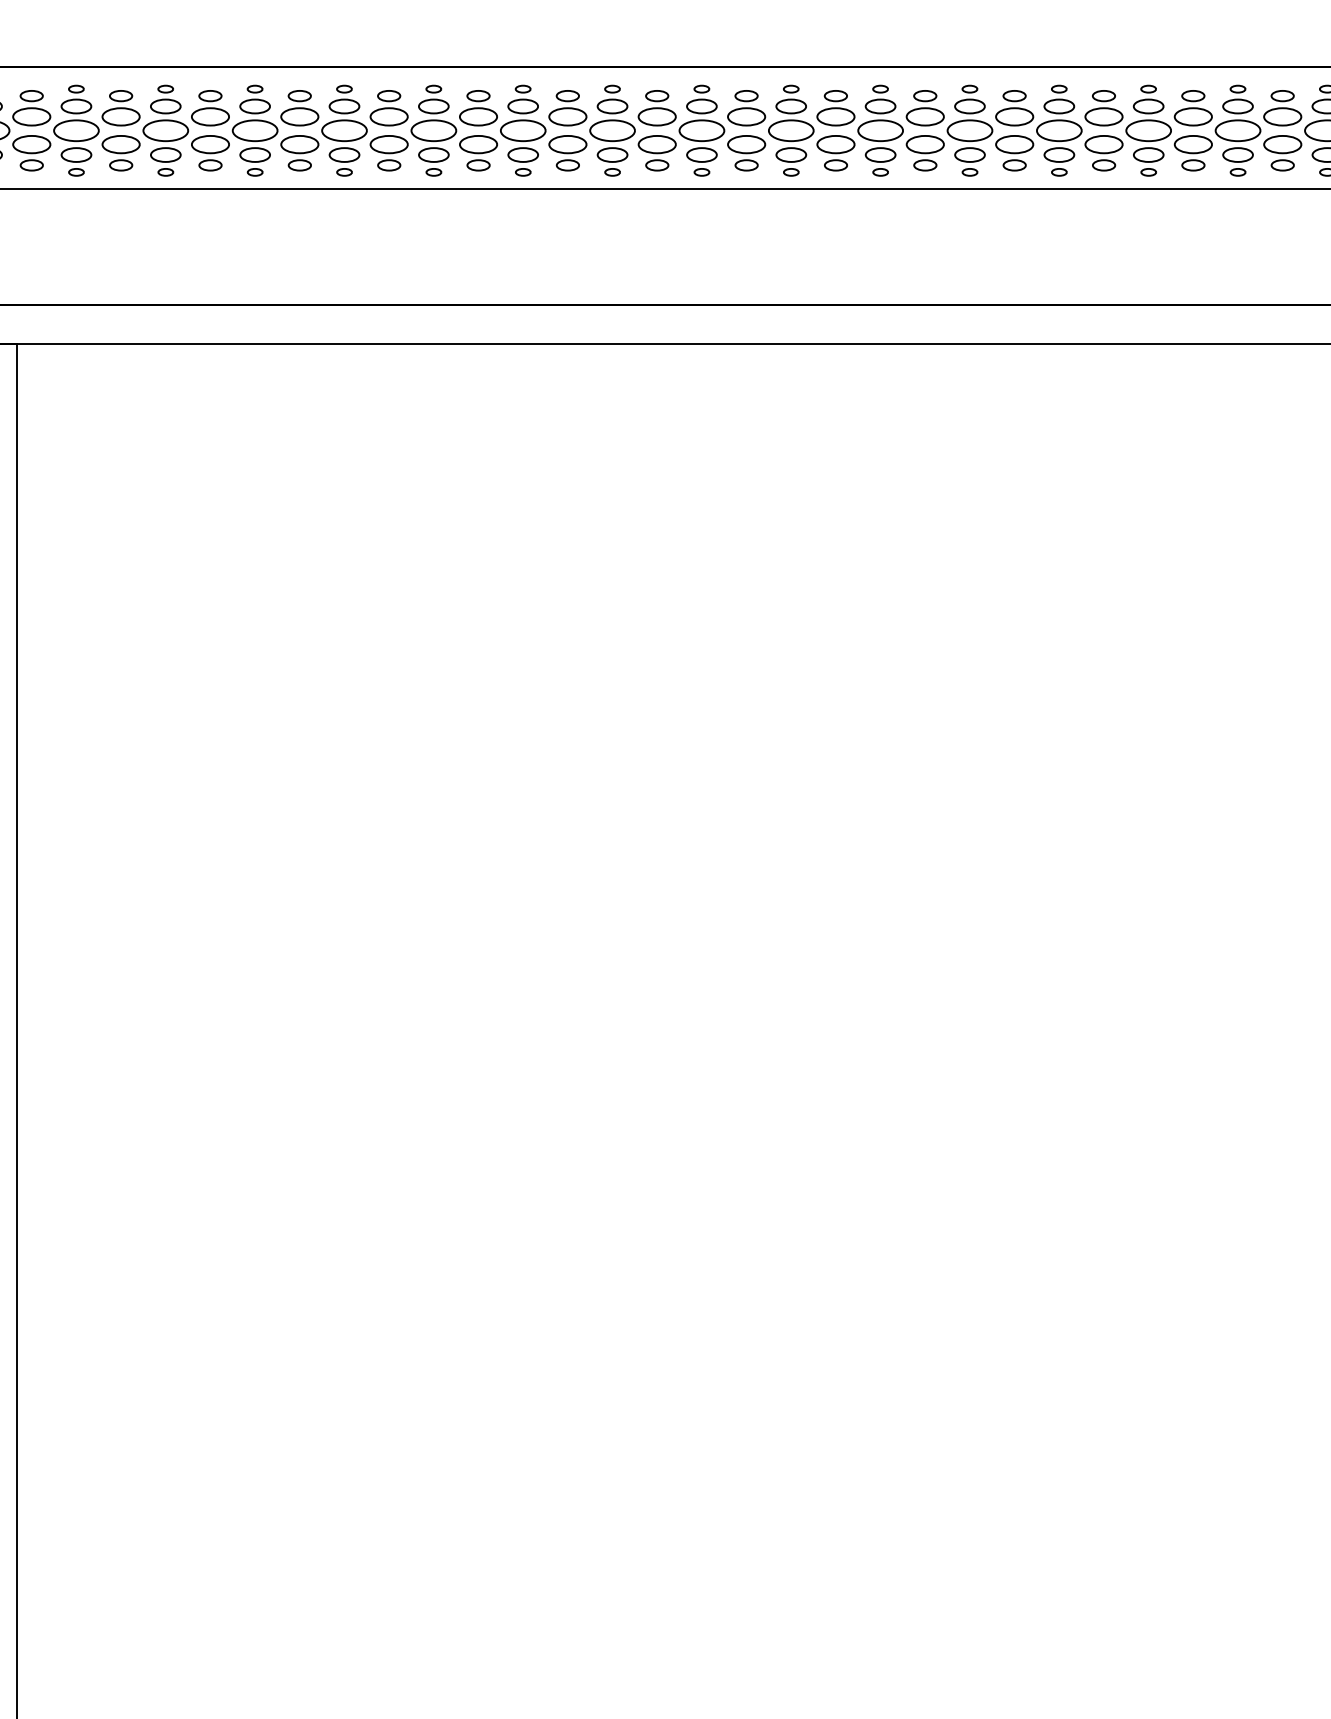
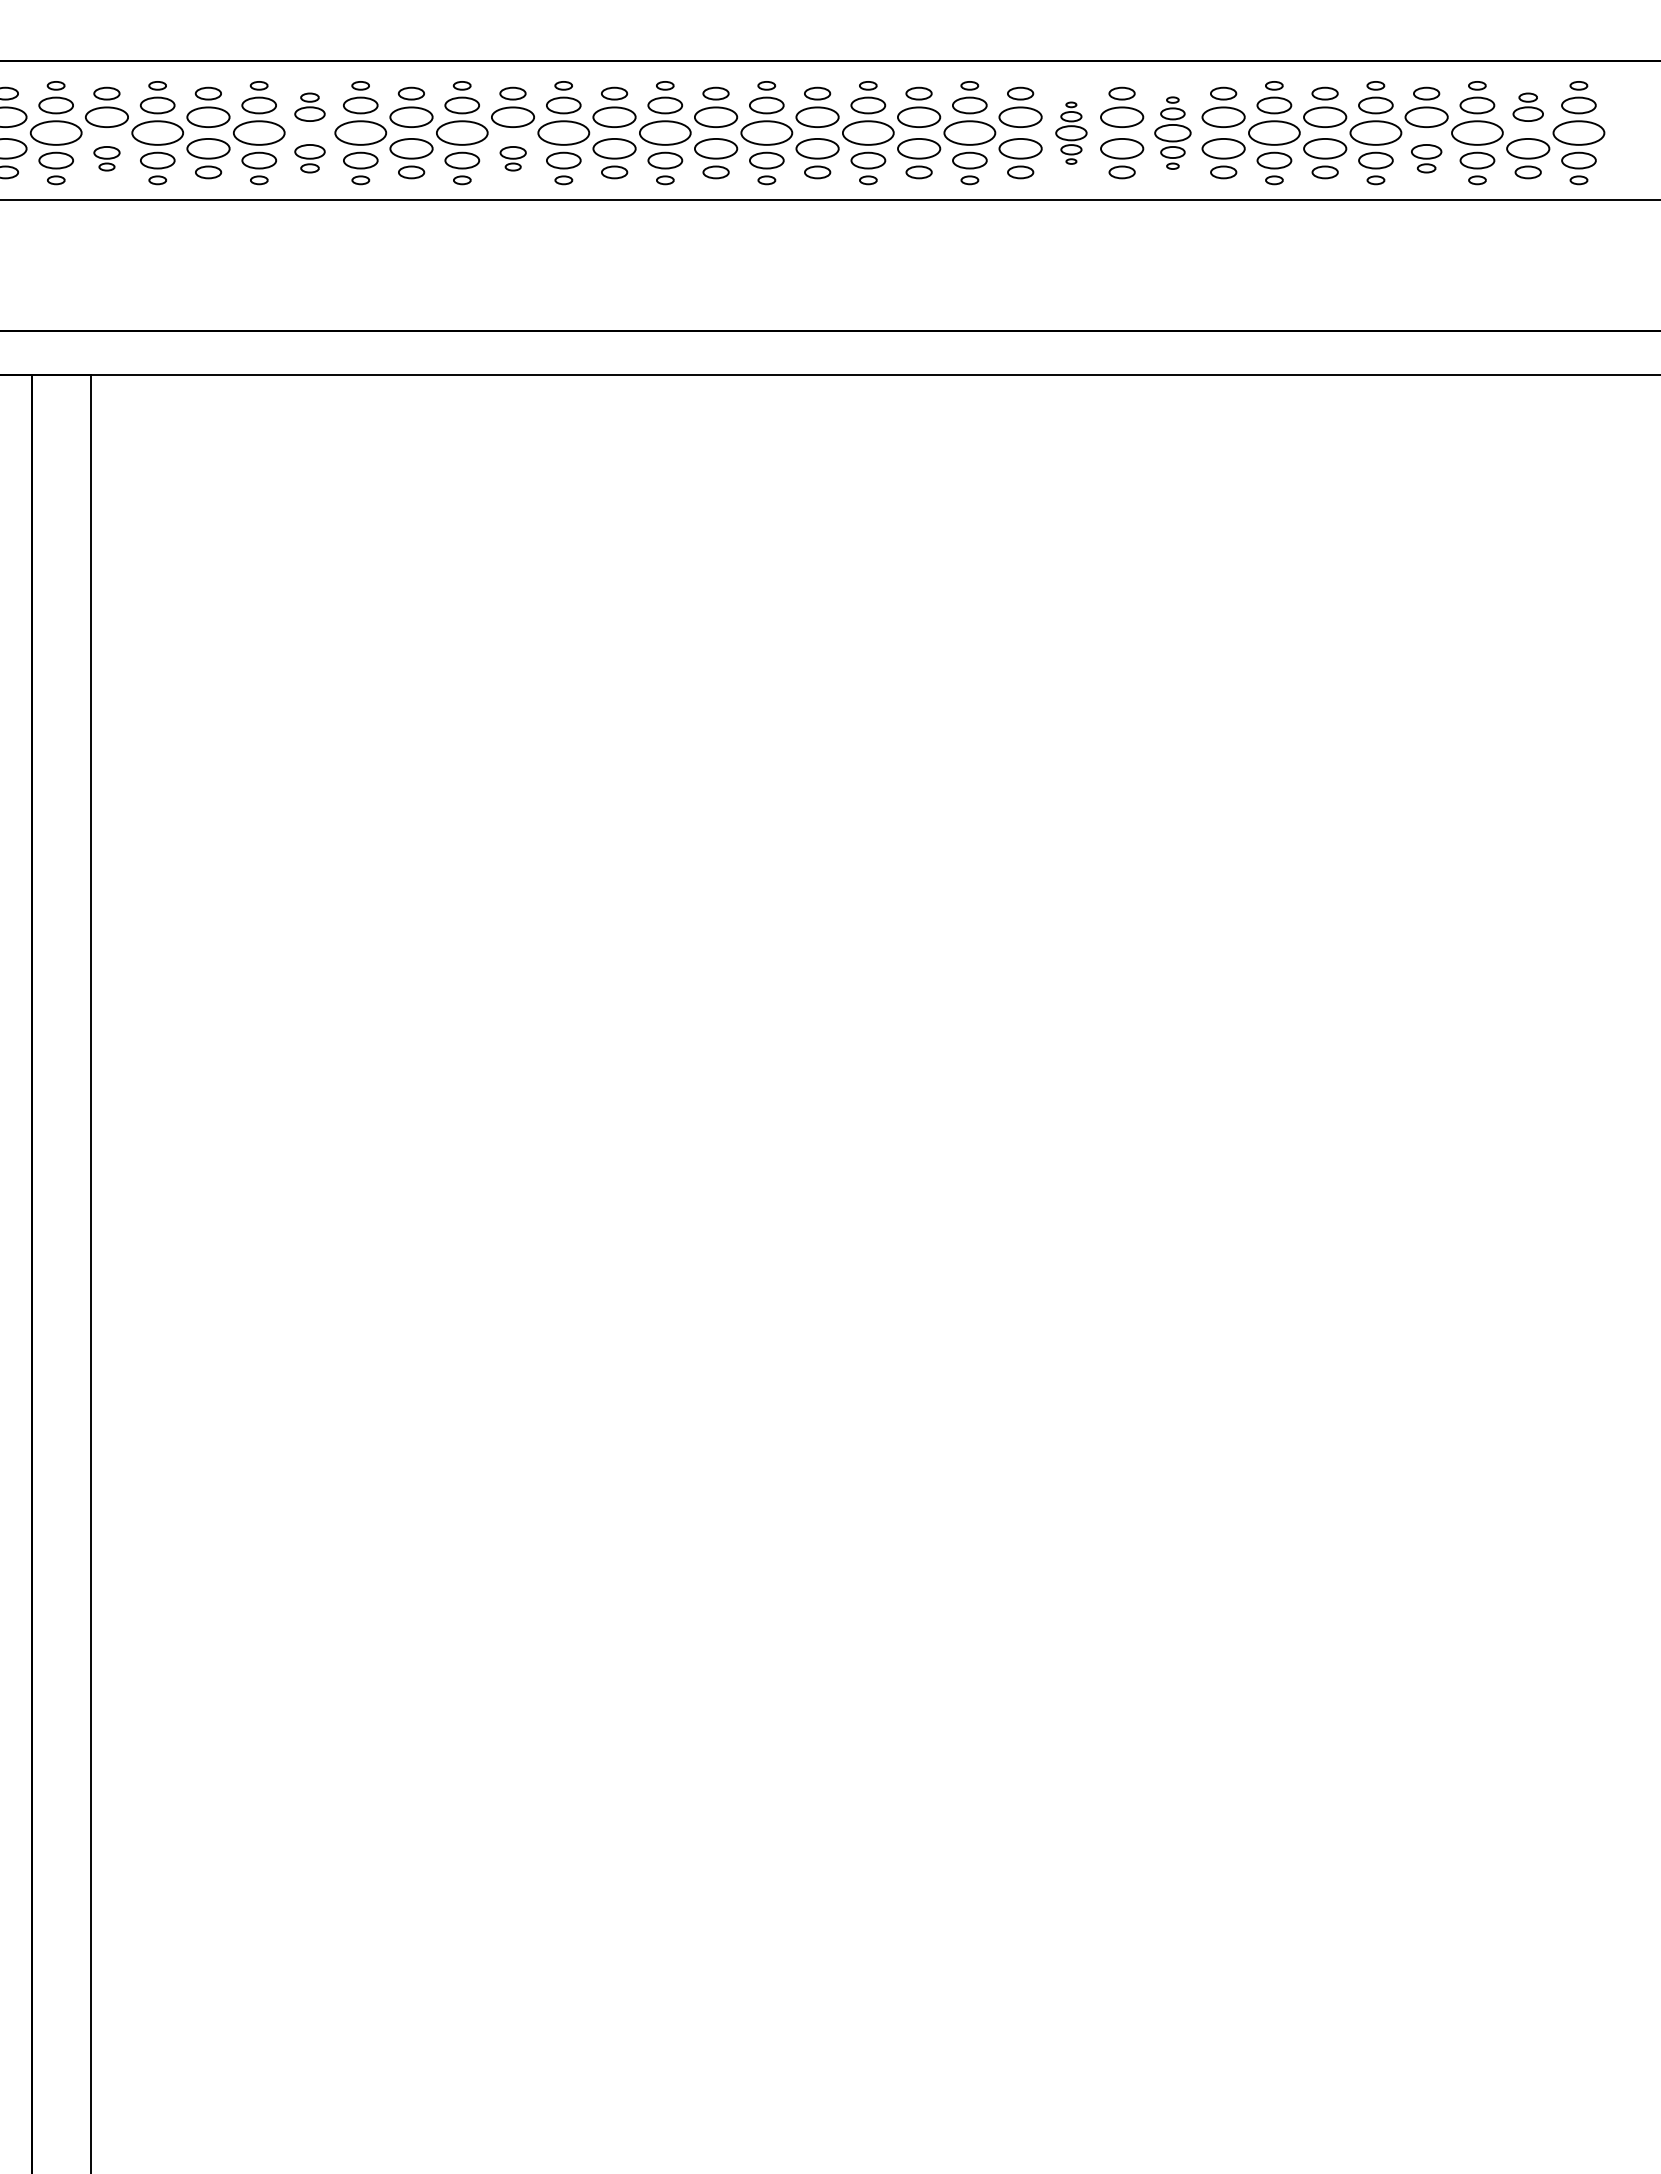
part: (210, 107) -> (309, 106), size x0.7
part: (1283, 107) -> (1528, 106), size x0.7
part: (880, 131) -> (1071, 133), size x0.6
part: (969, 131) -> (1172, 133), size x0.7
part: (31, 153) -> (106, 158), size x0.6
part: (210, 153) -> (309, 158), size x0.7
part: (389, 153) -> (513, 158), size x0.6
part: (1193, 153) -> (1426, 158), size x0.7

